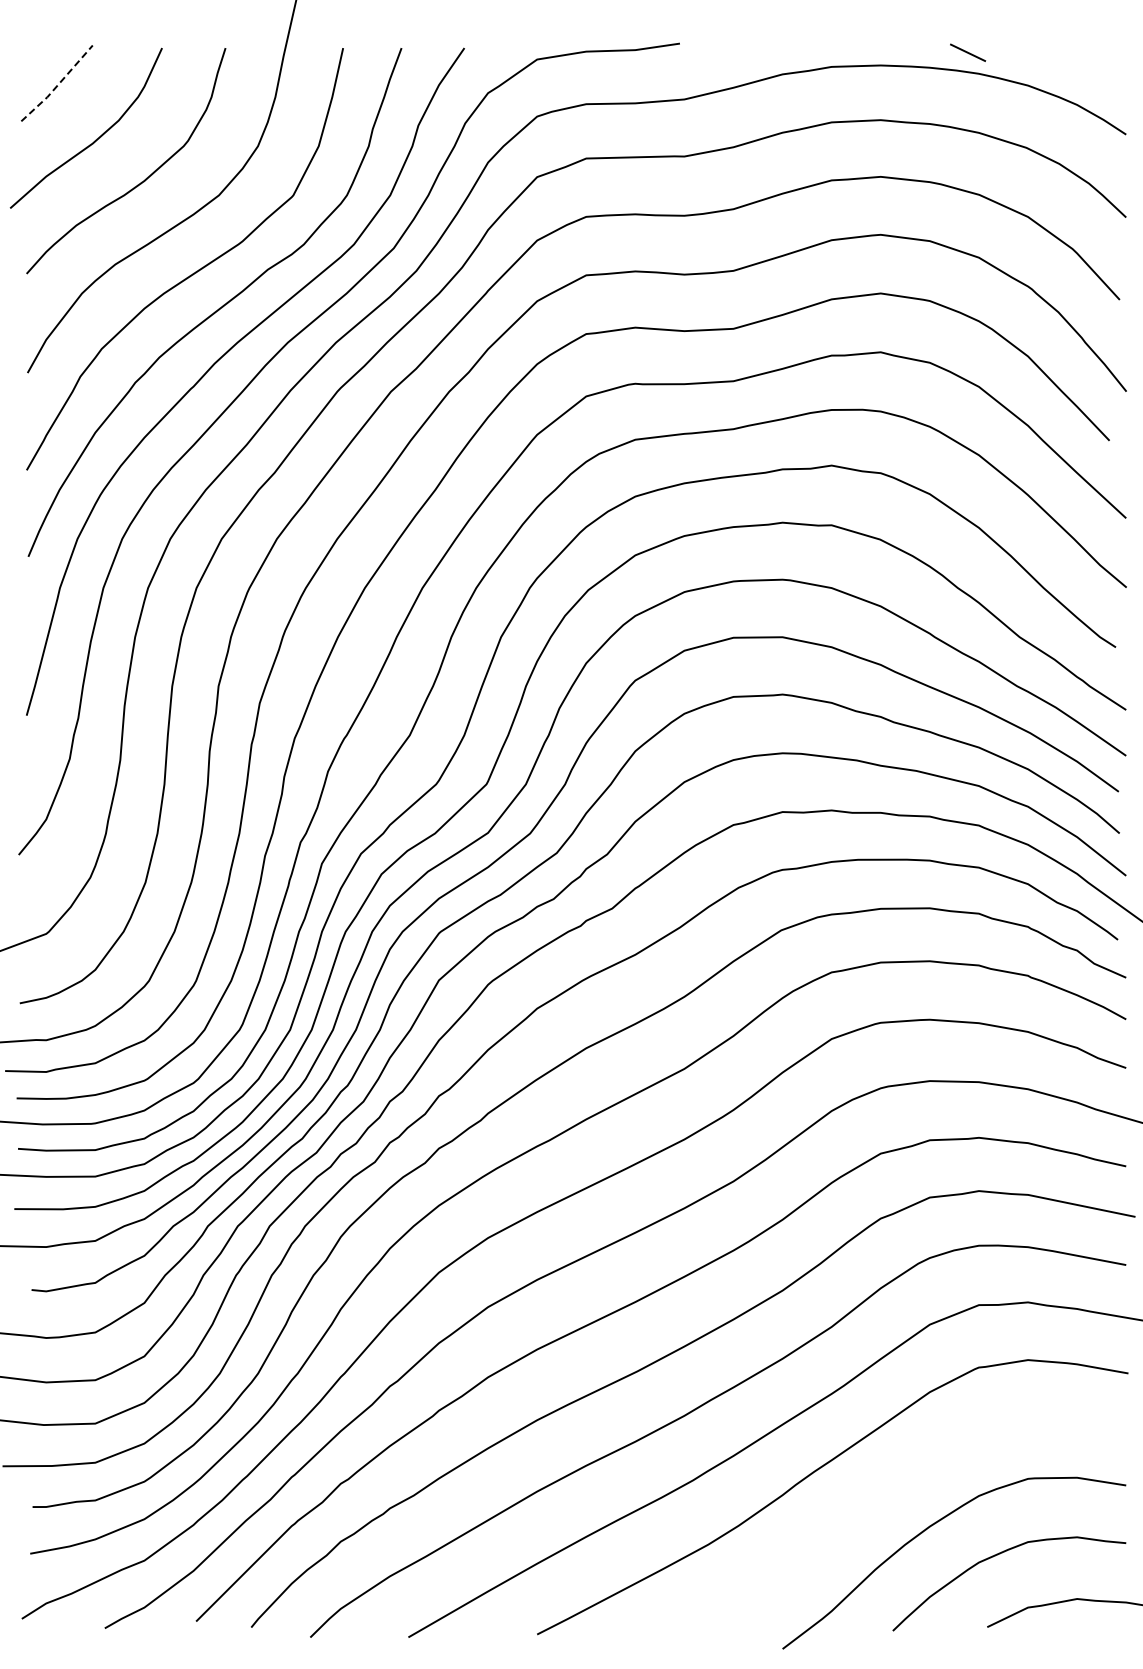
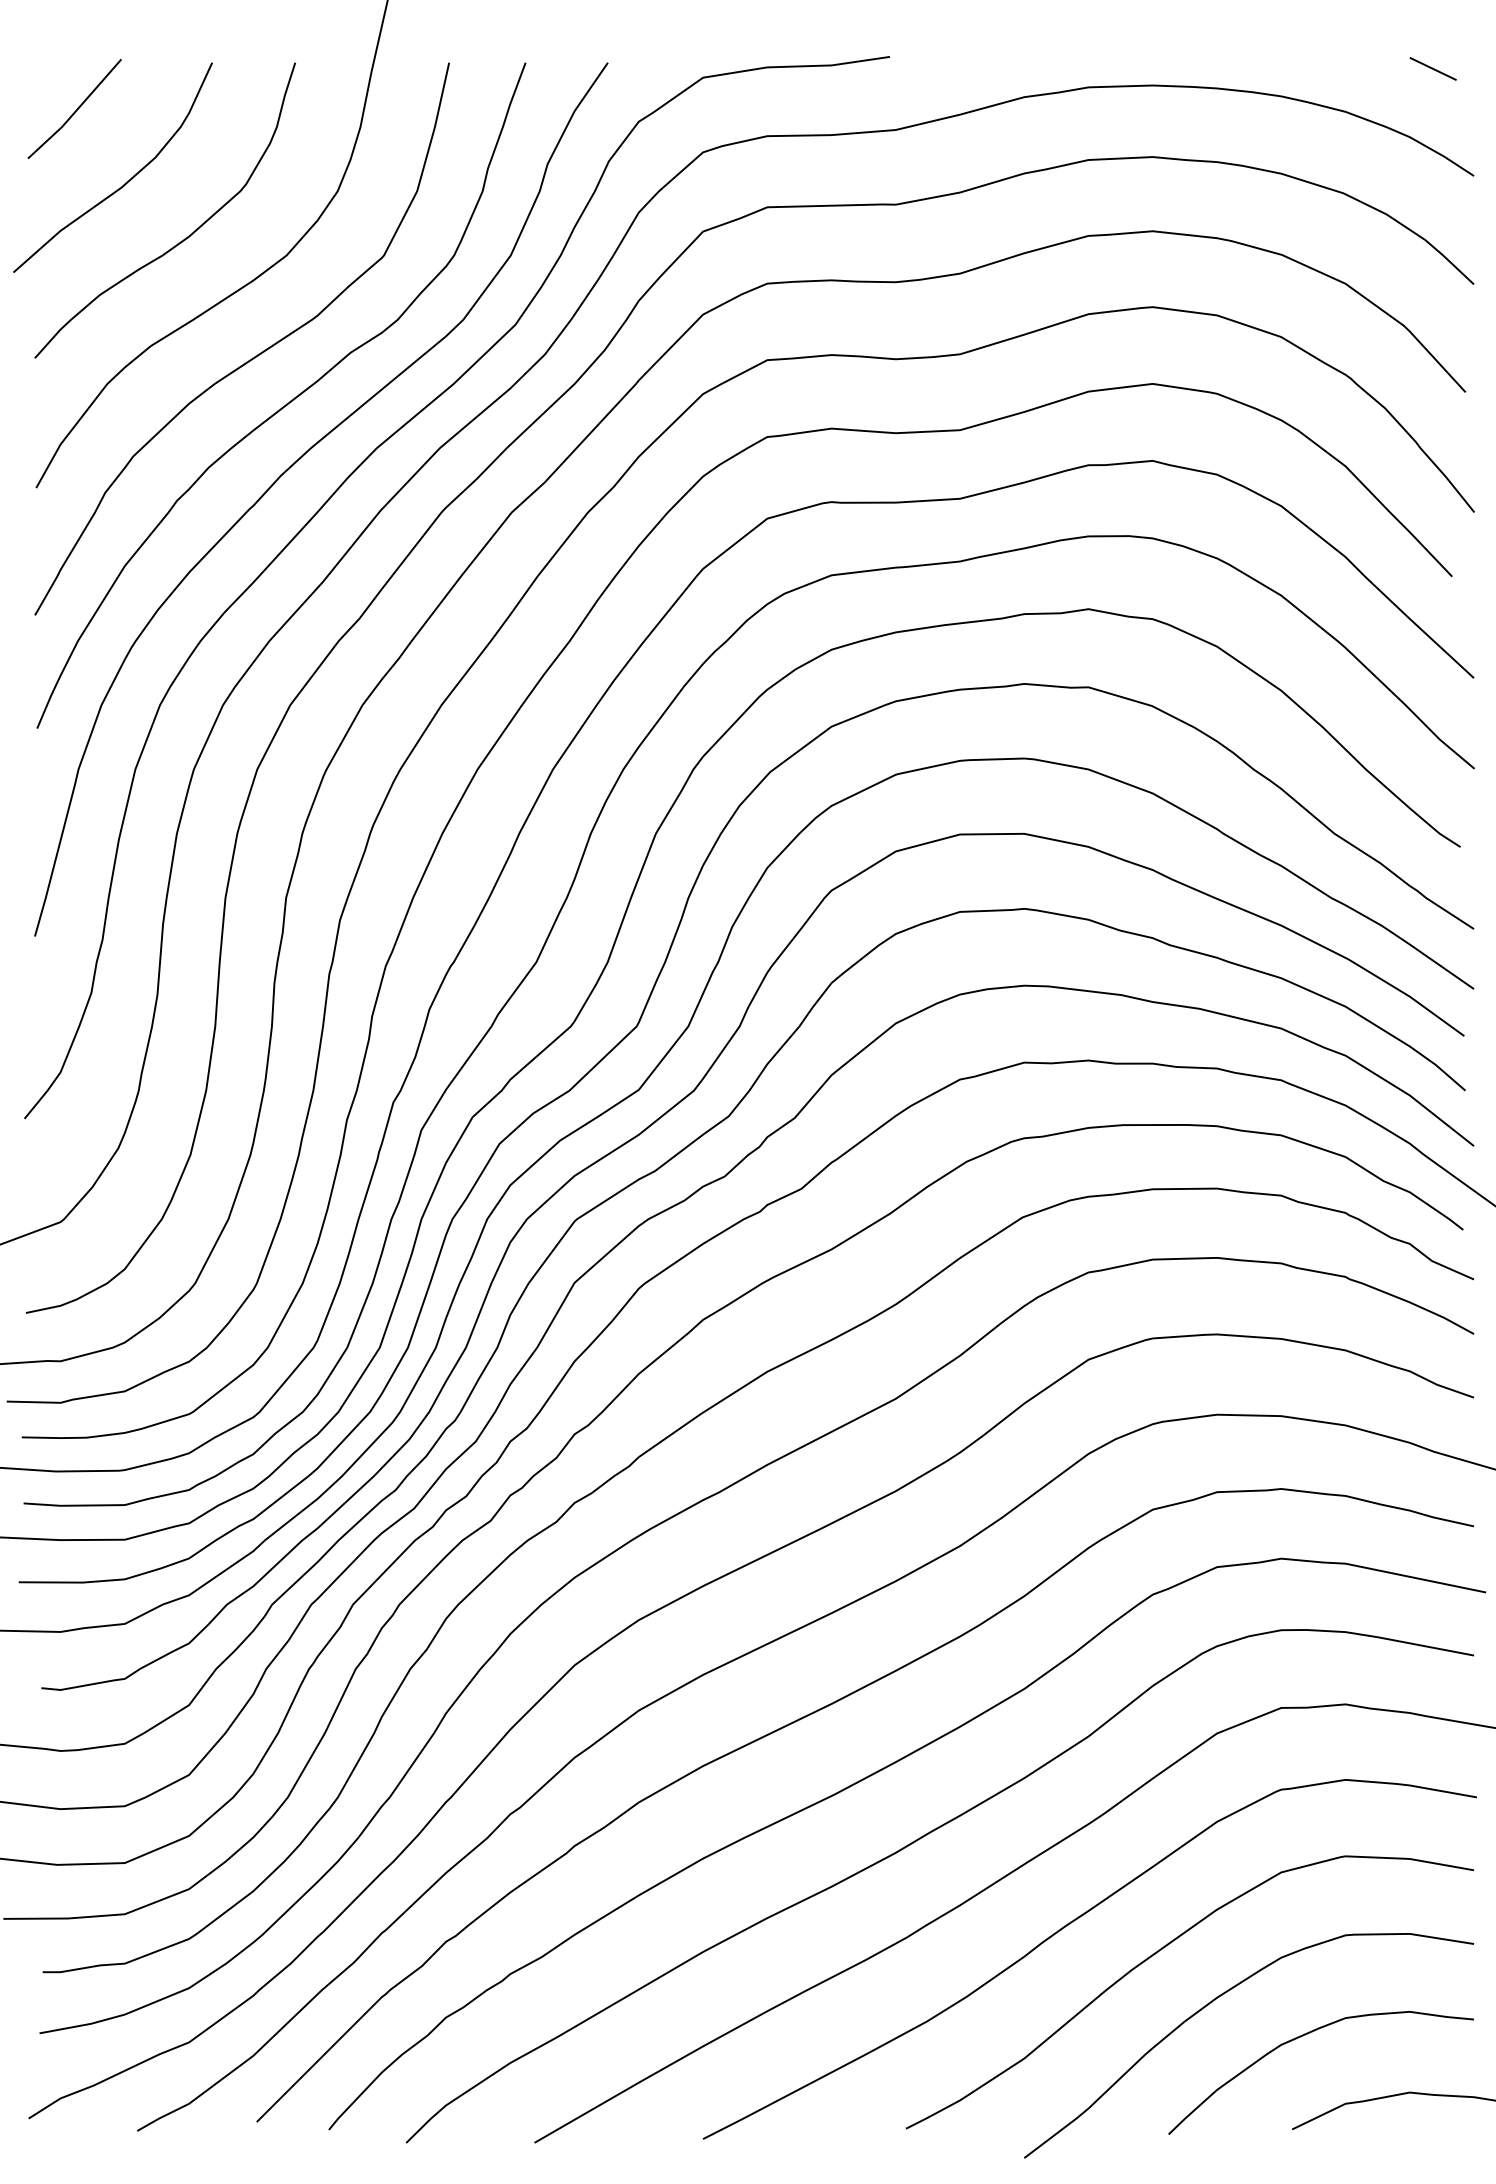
line: (968, 52) -> (1433, 68), moved
line: (57, 85) -> (75, 111), dashed -> solid
curve: (886, 1491) -> (1160, 1951), added

